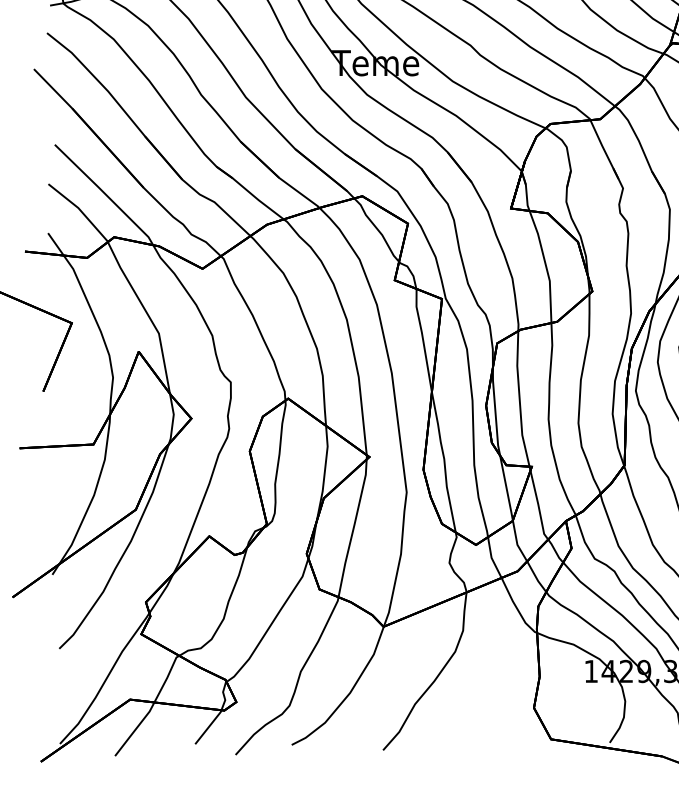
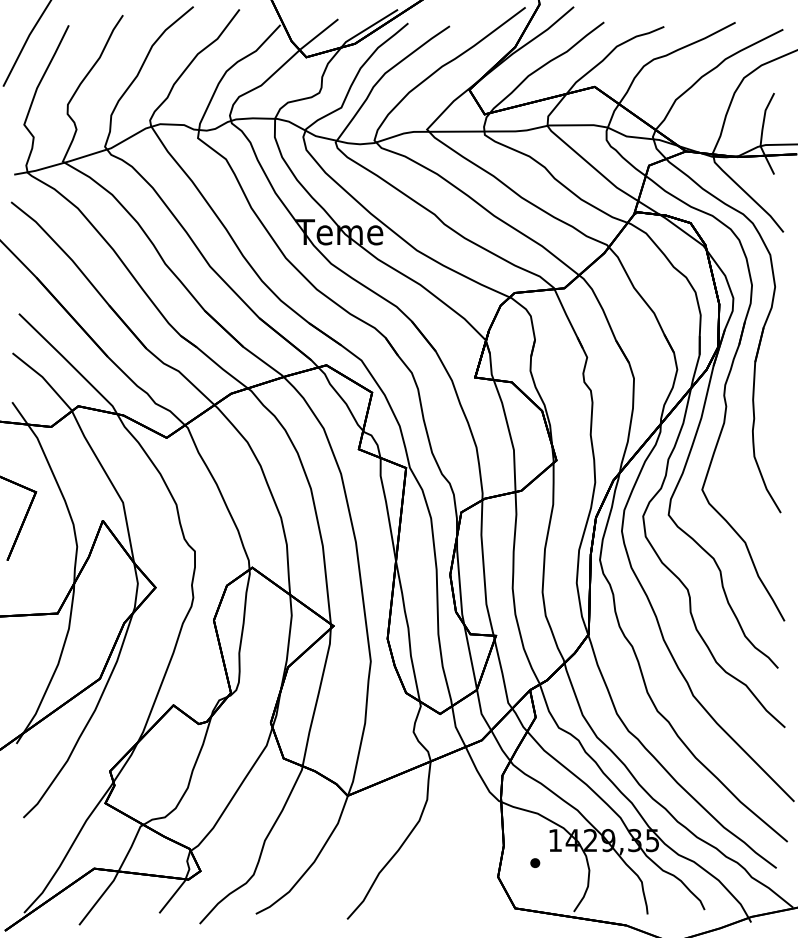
part: (571, 693) -> (535, 862), added

